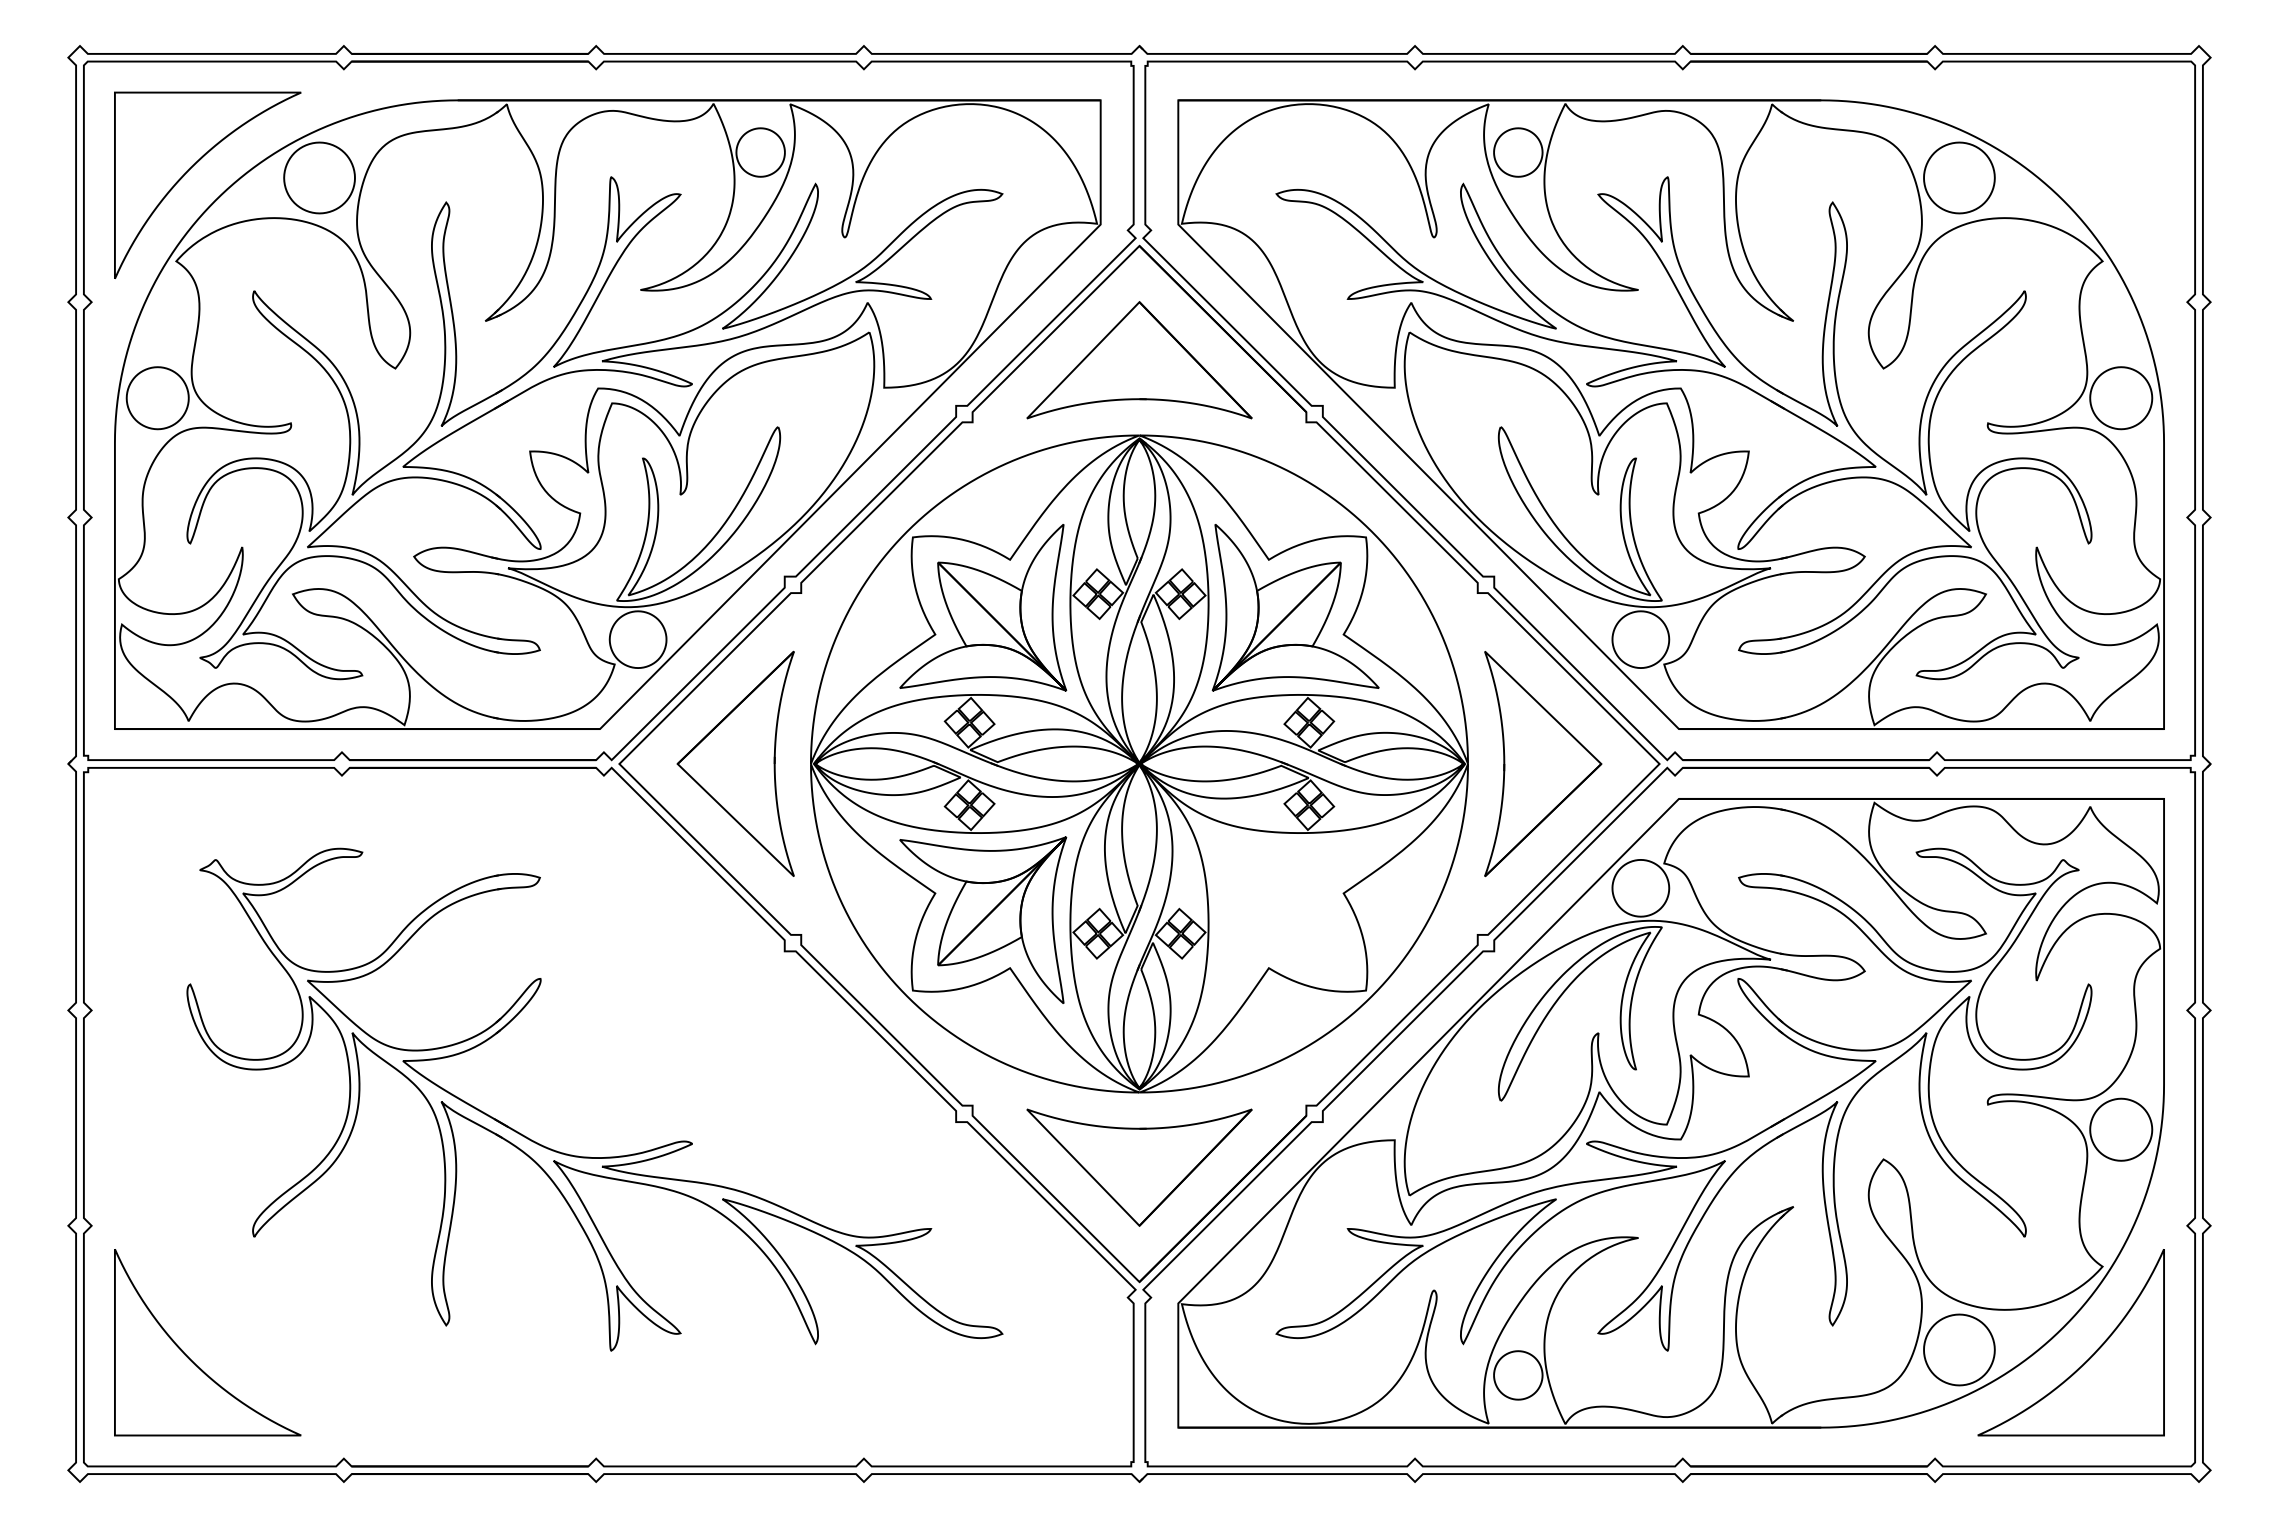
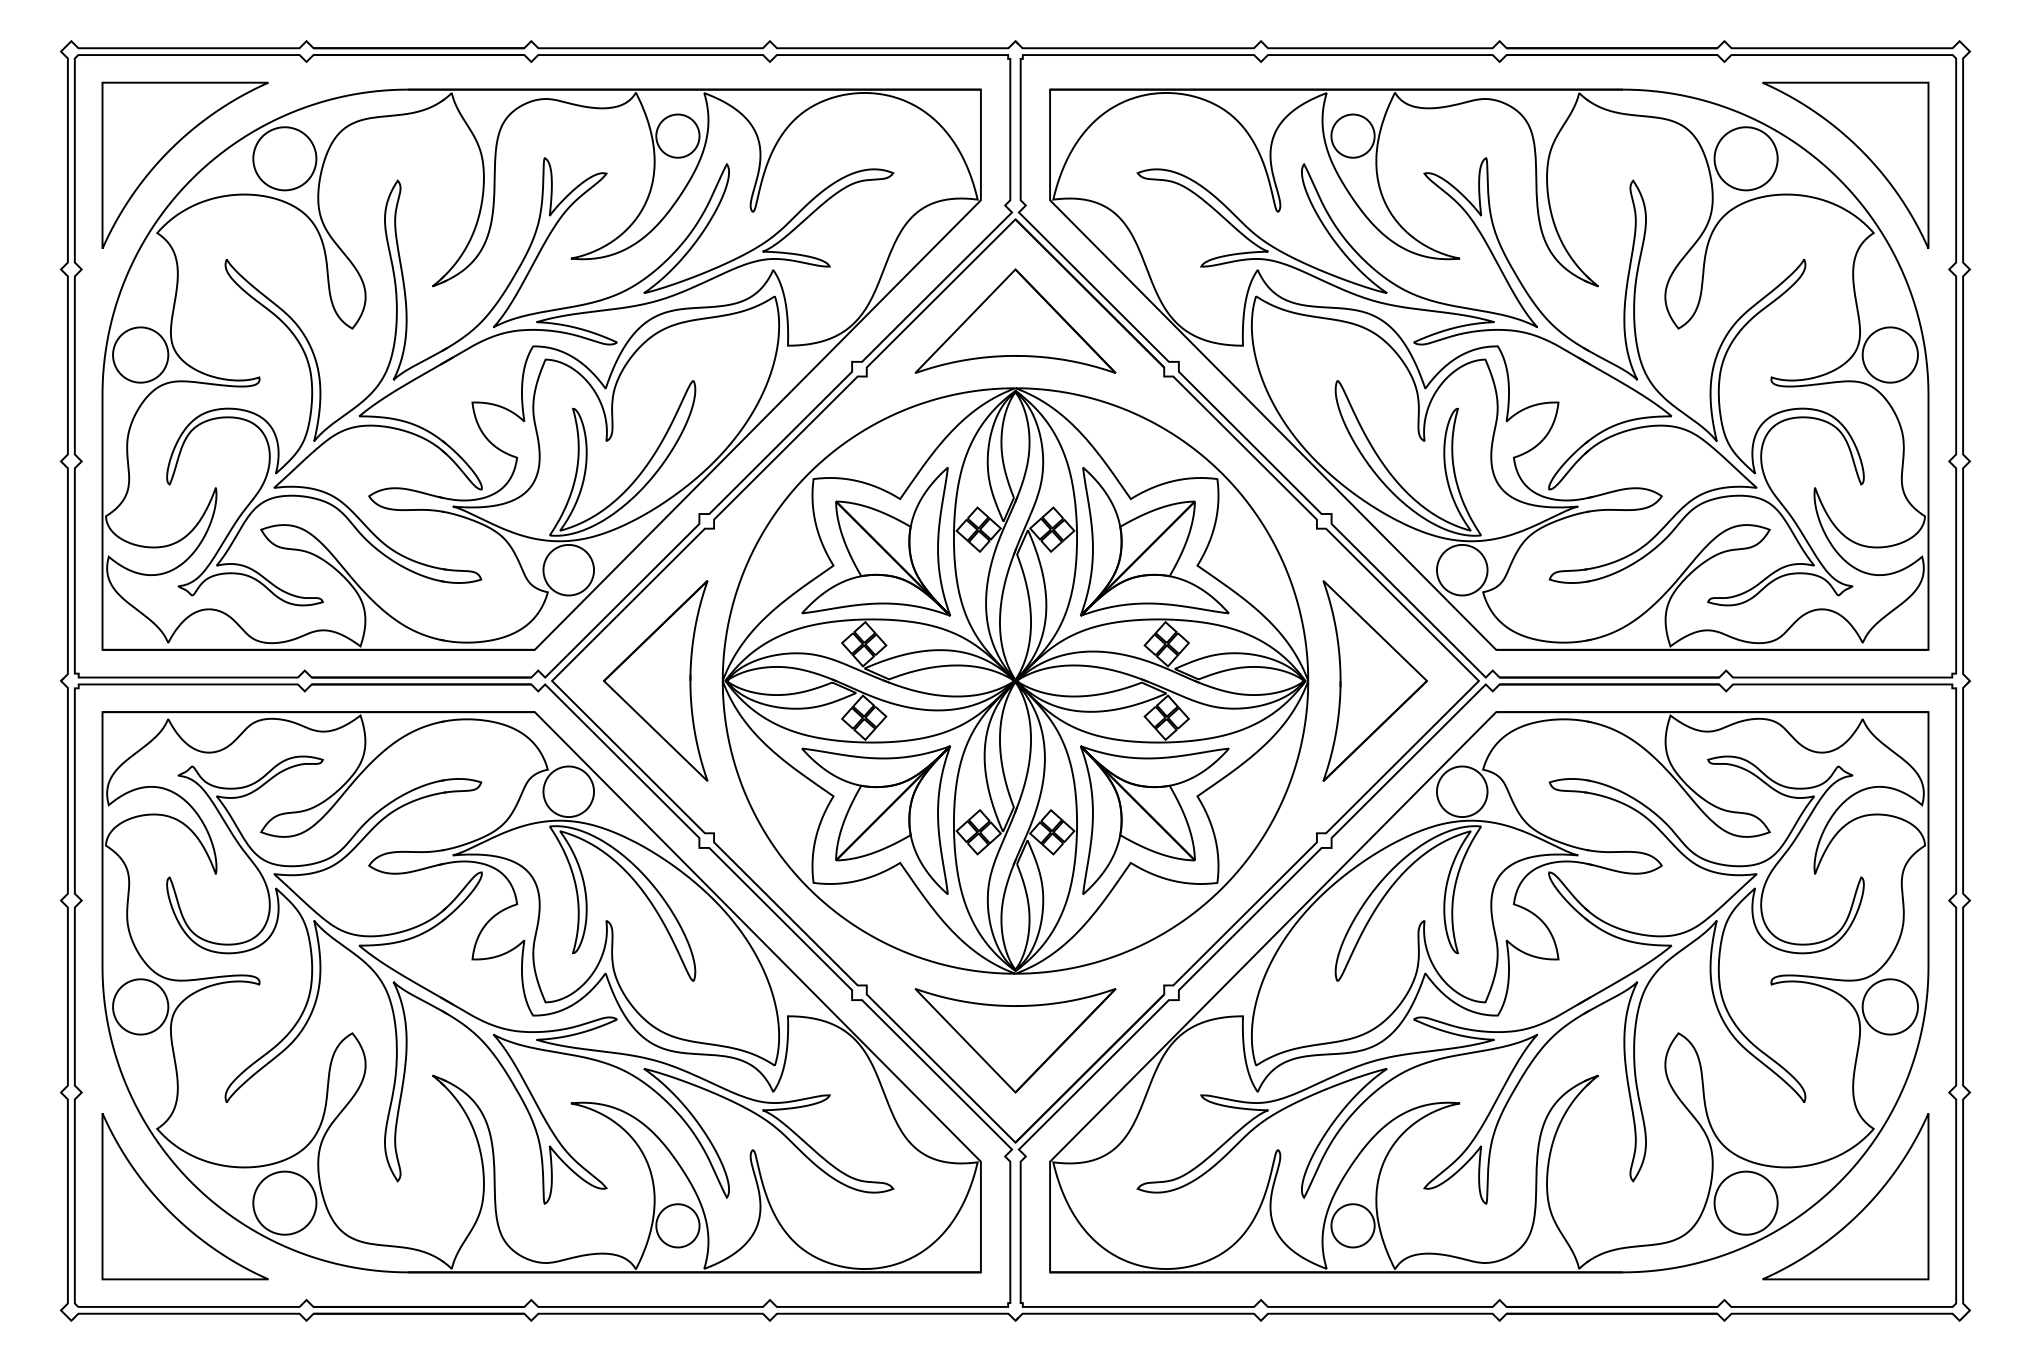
part: (2086, 167) -> (1859, 149), added
part: (1295, 919) -> (1154, 819), added
part: (607, 1113) -> (541, 992), added

